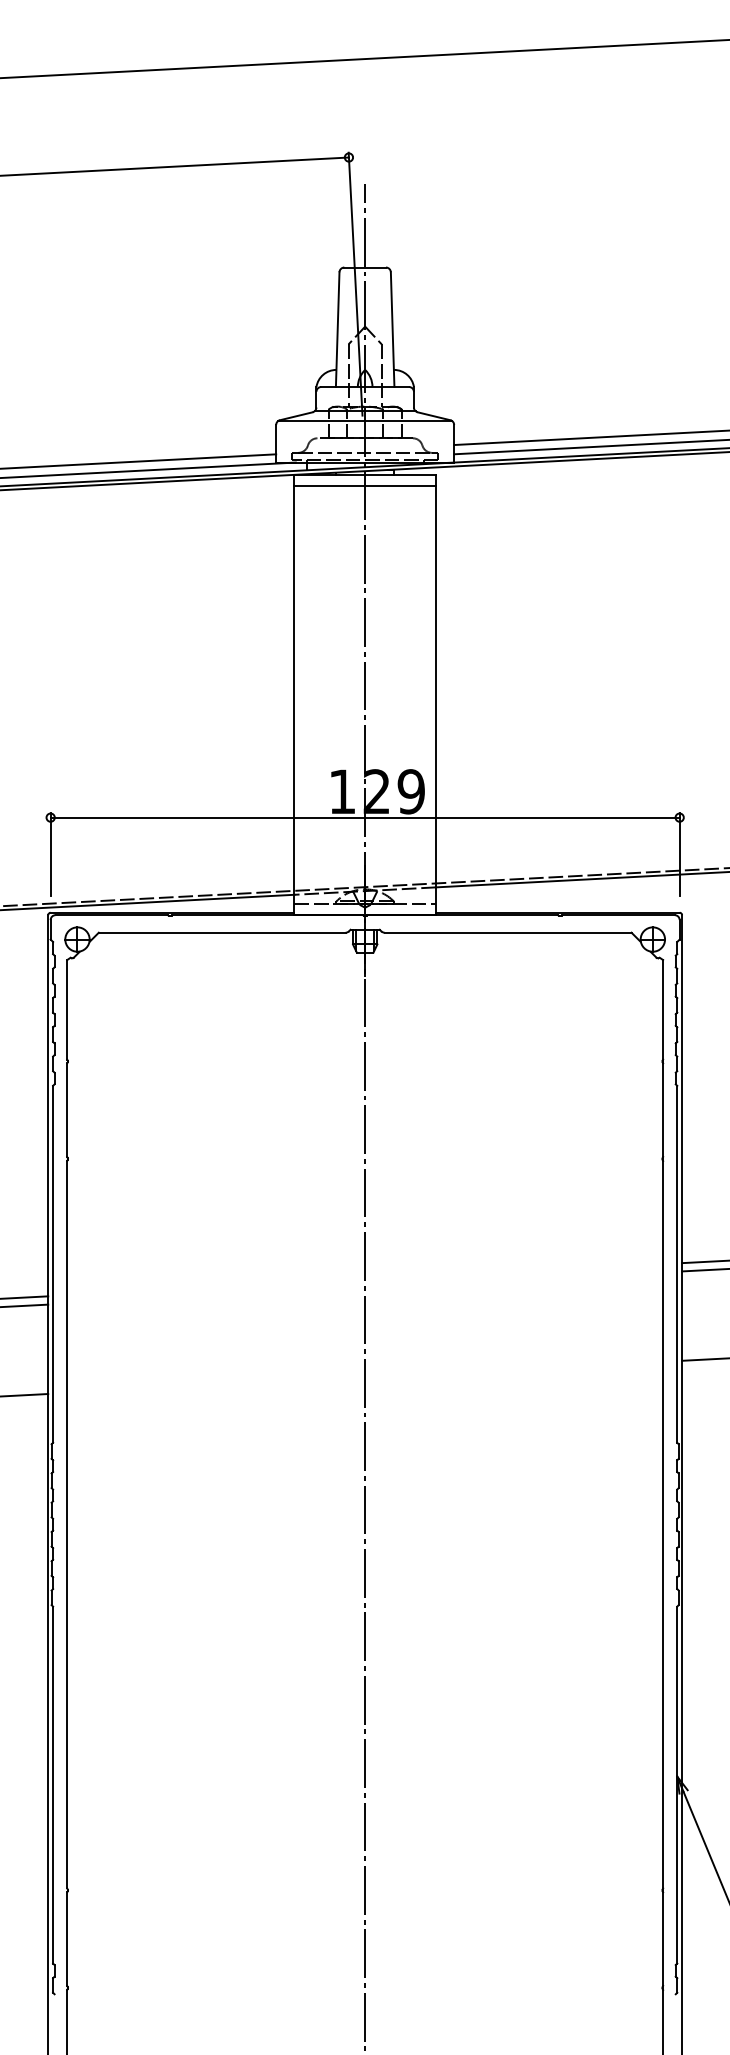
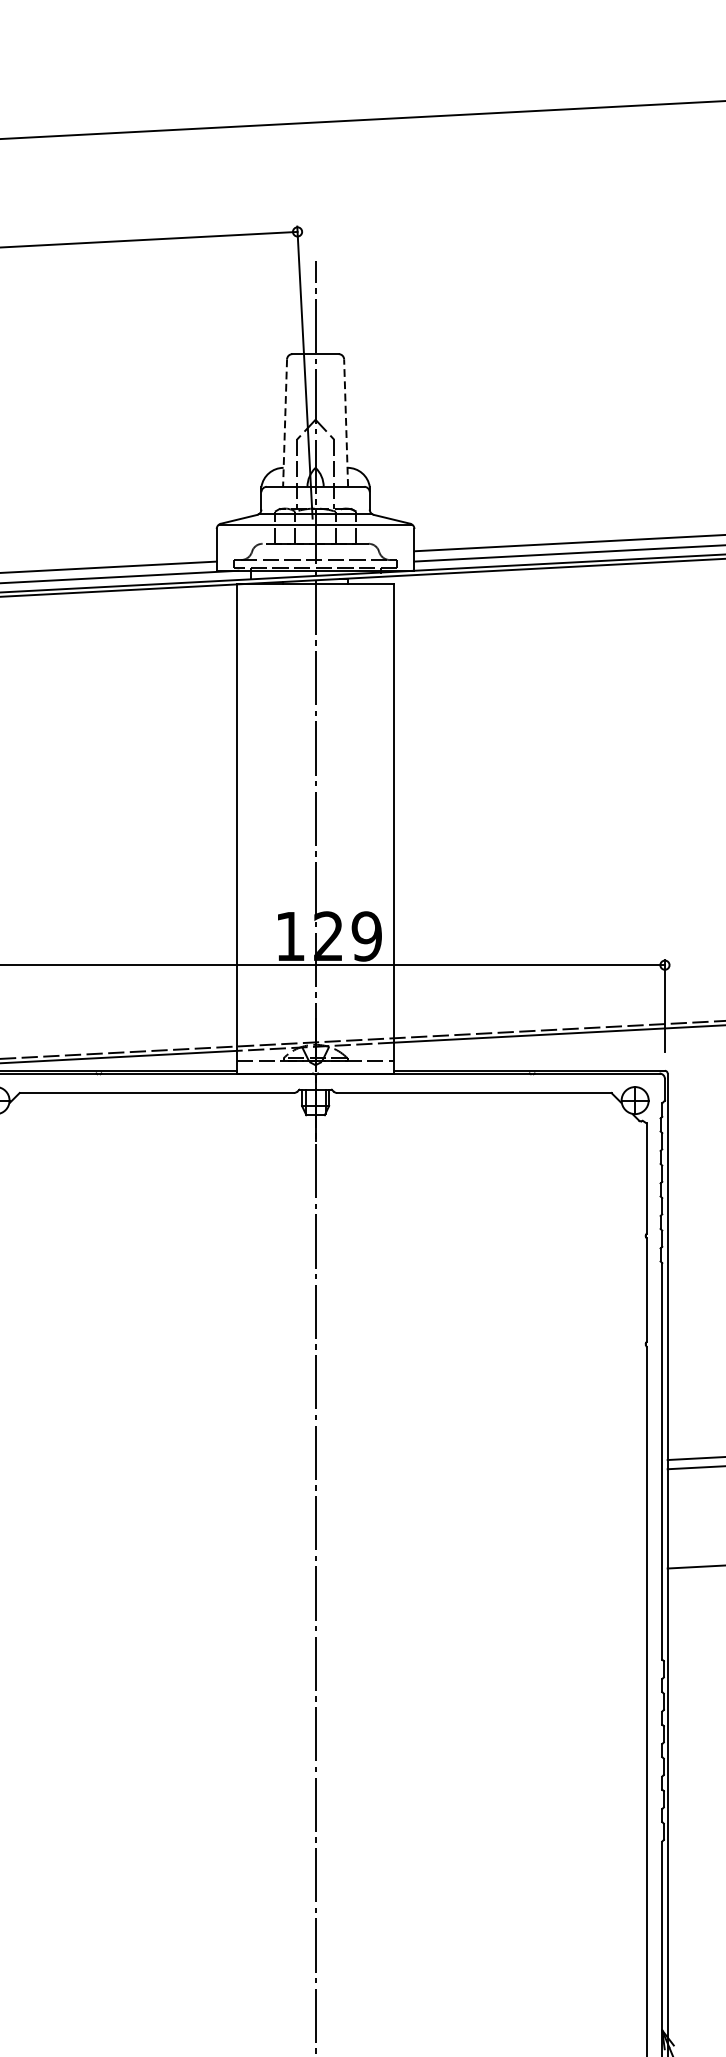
line: (392, 329) -> (345, 422), solid -> dashed
line: (337, 330) -> (284, 424), solid -> dashed
line: (364, 486) -> (314, 597), removed

